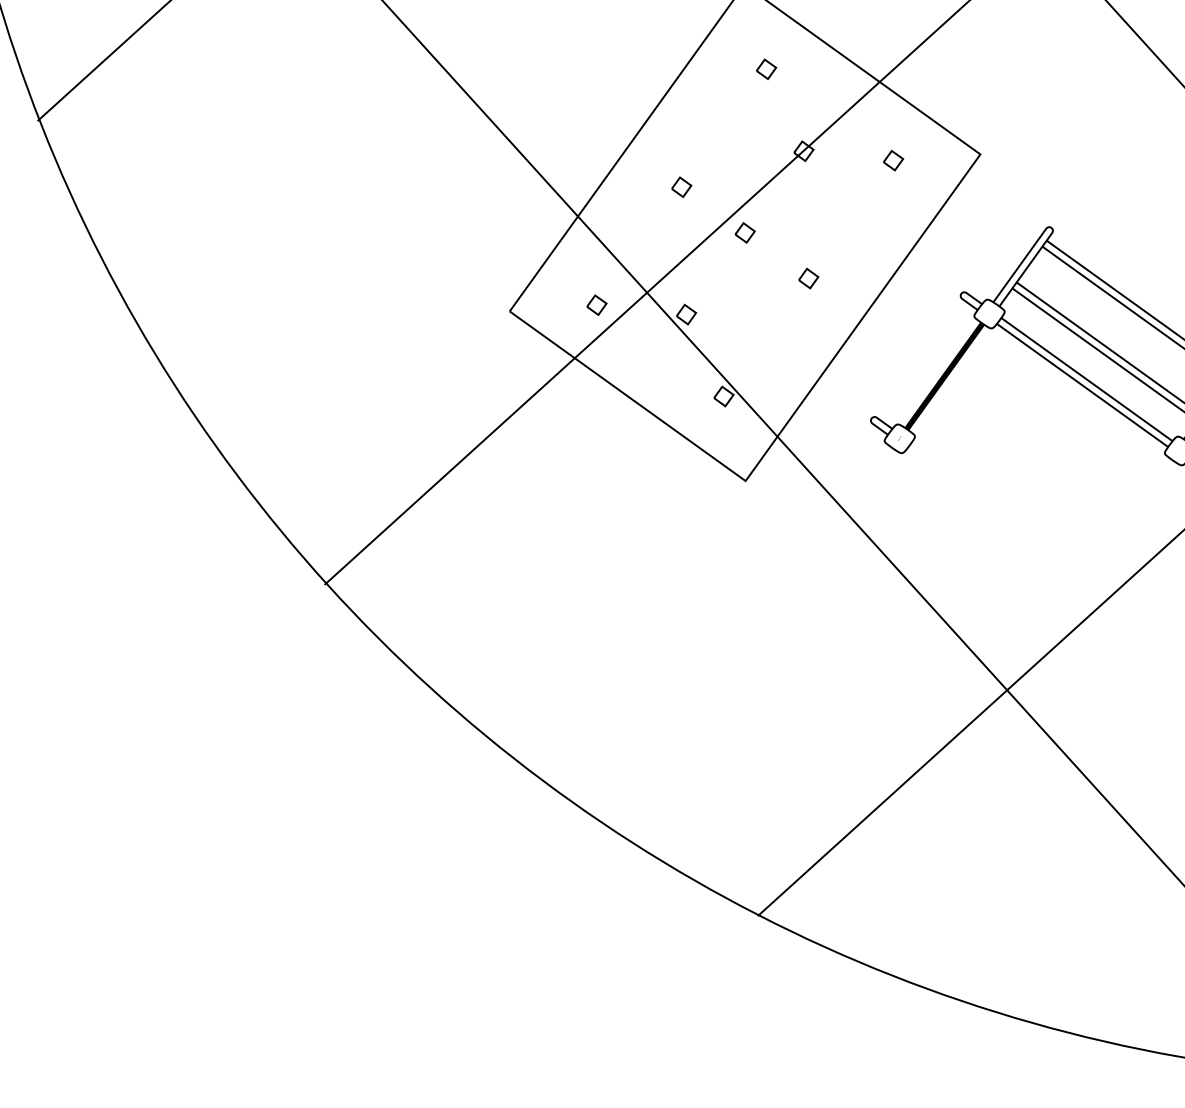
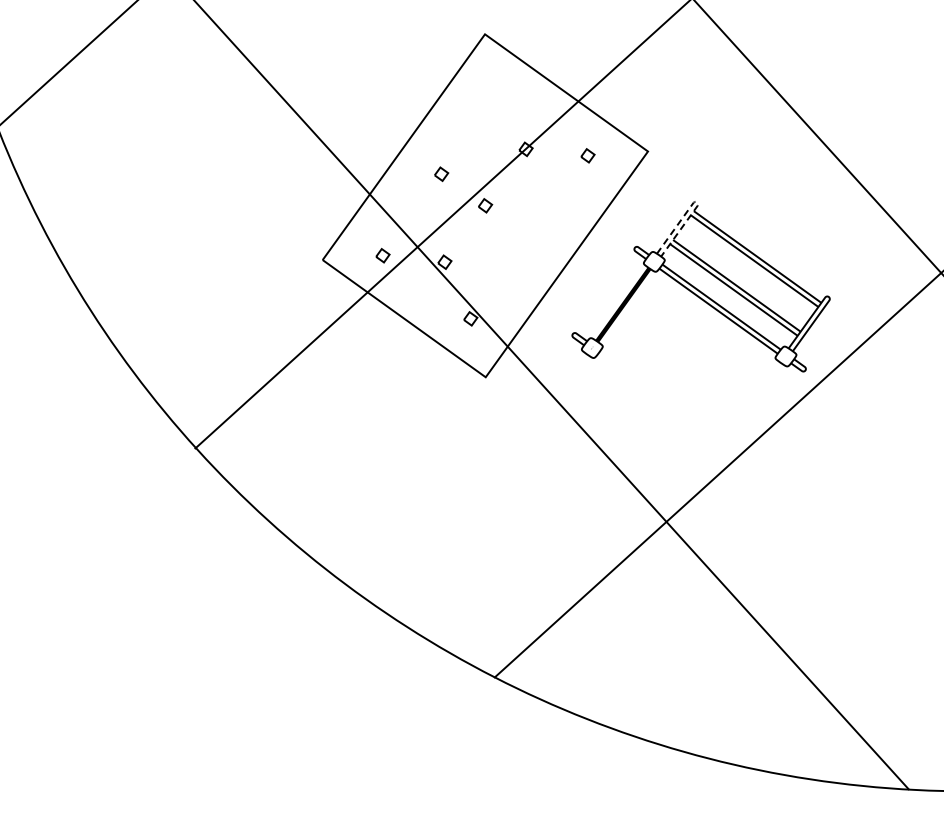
part: (765, 69) -> (499, 92), removed
line: (1052, 228) -> (697, 202), solid -> dashed
part: (808, 278) -> (529, 237), removed

